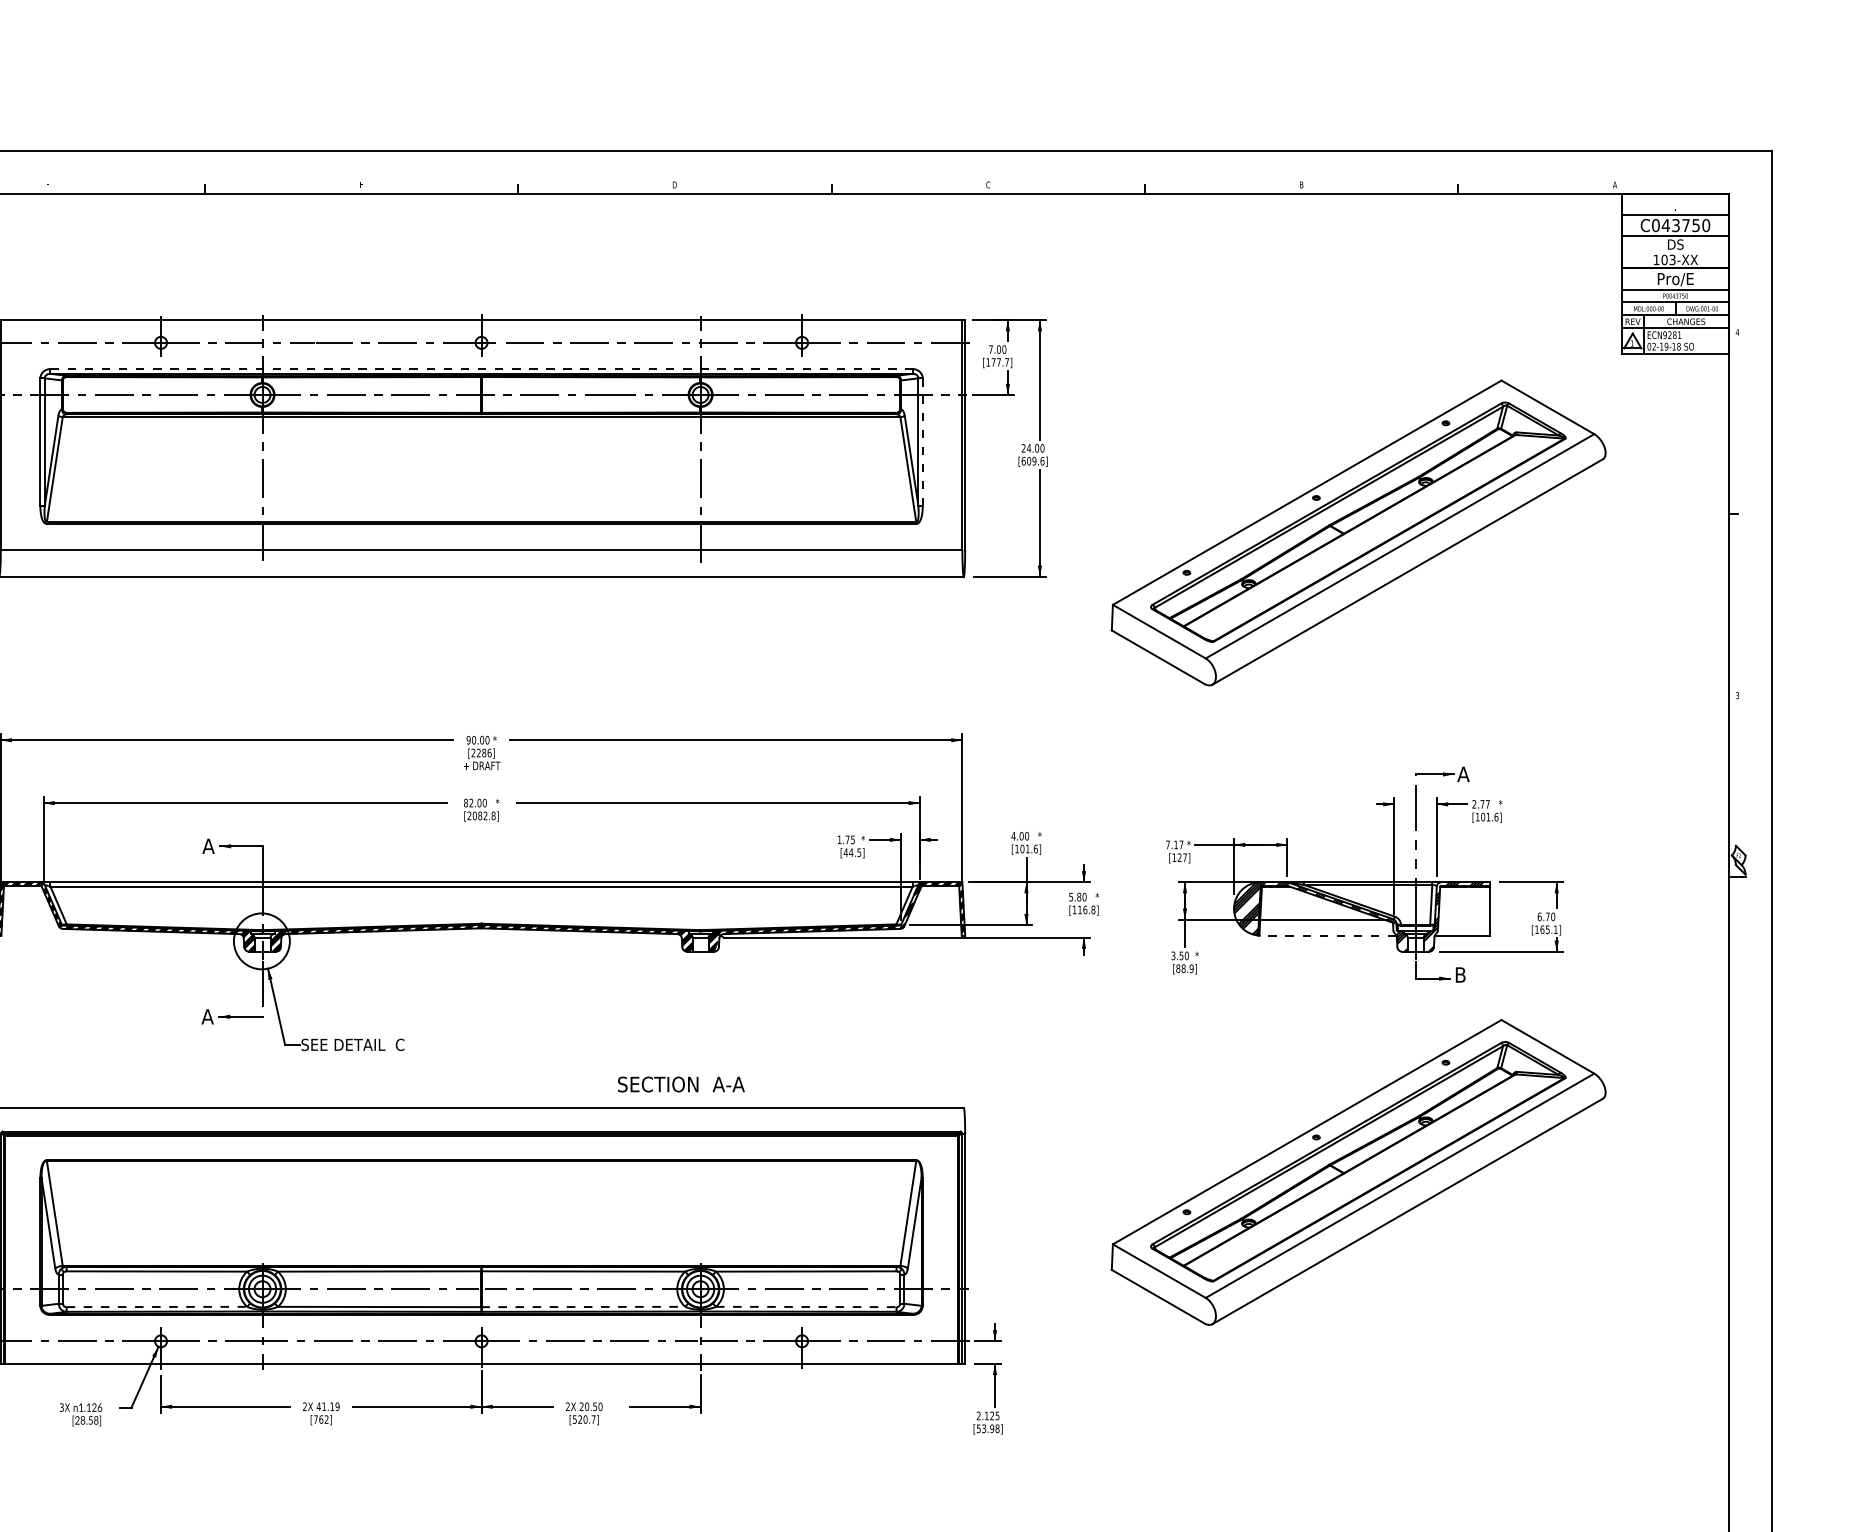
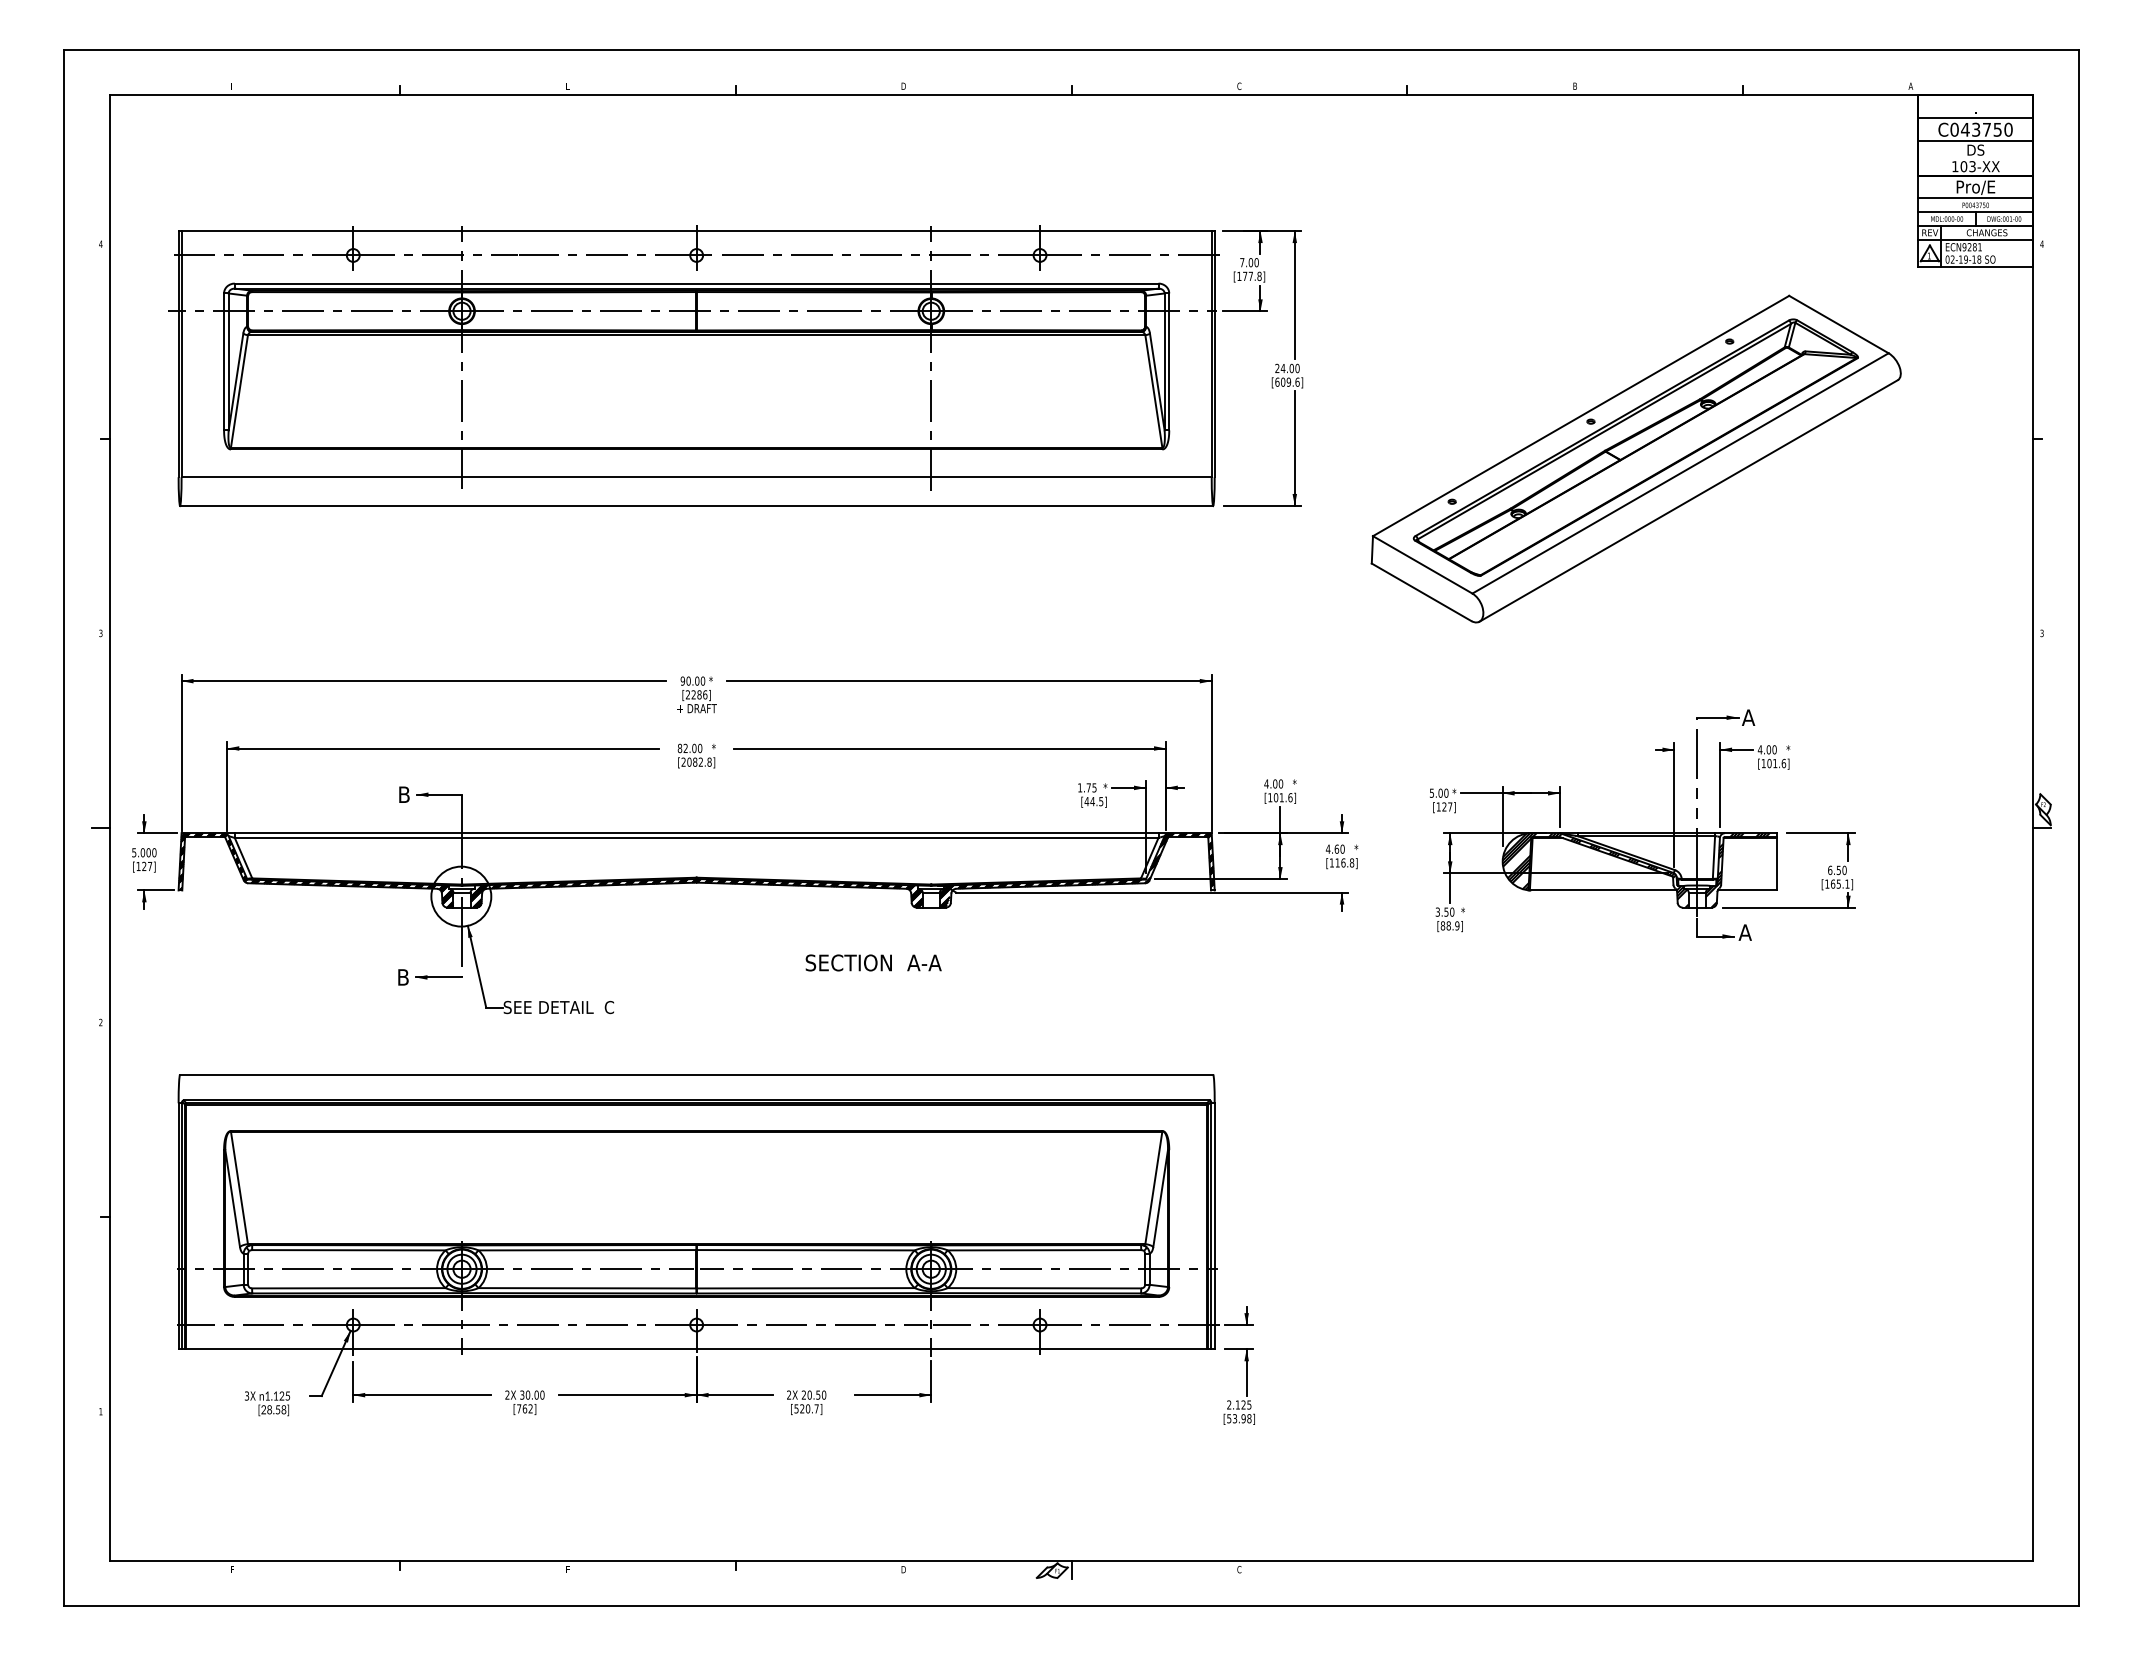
text: (1006, 362) -> (1259, 276), [177.7] -> [177.8]
line: (481, 369) -> (696, 283), dashed -> solid
line: (922, 442) -> (1169, 362), dashed -> solid
text: (1480, 804) -> (1766, 749), 2.77 -> 4.00
text: (1175, 844) -> (1439, 792), 7.17 -> 5.00
text: (207, 846) -> (403, 794), A -> B
text: (1075, 896) -> (1332, 848), 5.80 -> 4.60
text: (1547, 917) -> (1838, 870), 6.70 -> 6.50
line: (1329, 935) -> (1604, 890), dashed -> solid
text: (1459, 974) -> (1744, 932), B -> A
text: (206, 1016) -> (402, 977), A -> B
text: (681, 1084) -> (873, 962), moved
part: (1357, 1171) -> (1635, 1143), removed
line: (156, 1307) -> (348, 1288), dashed -> solid
line: (584, 1307) -> (806, 1288), dashed -> solid
line: (806, 1307) -> (1044, 1288), dashed -> solid
text: (328, 1406) -> (532, 1394), 41.19 -> 30.00
text: (99, 1407) -> (287, 1395), 1.126 -> 1.125

